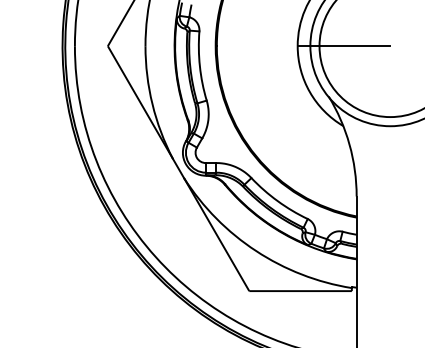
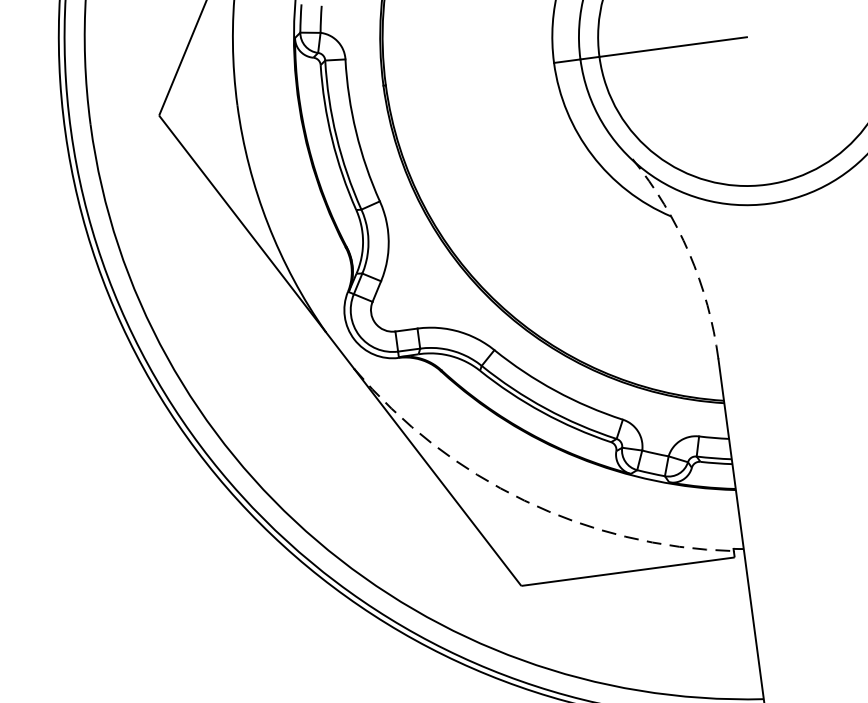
arc: (349, 144) -> (689, 253), solid -> dashed
arc: (256, 251) -> (525, 501), solid -> dashed

